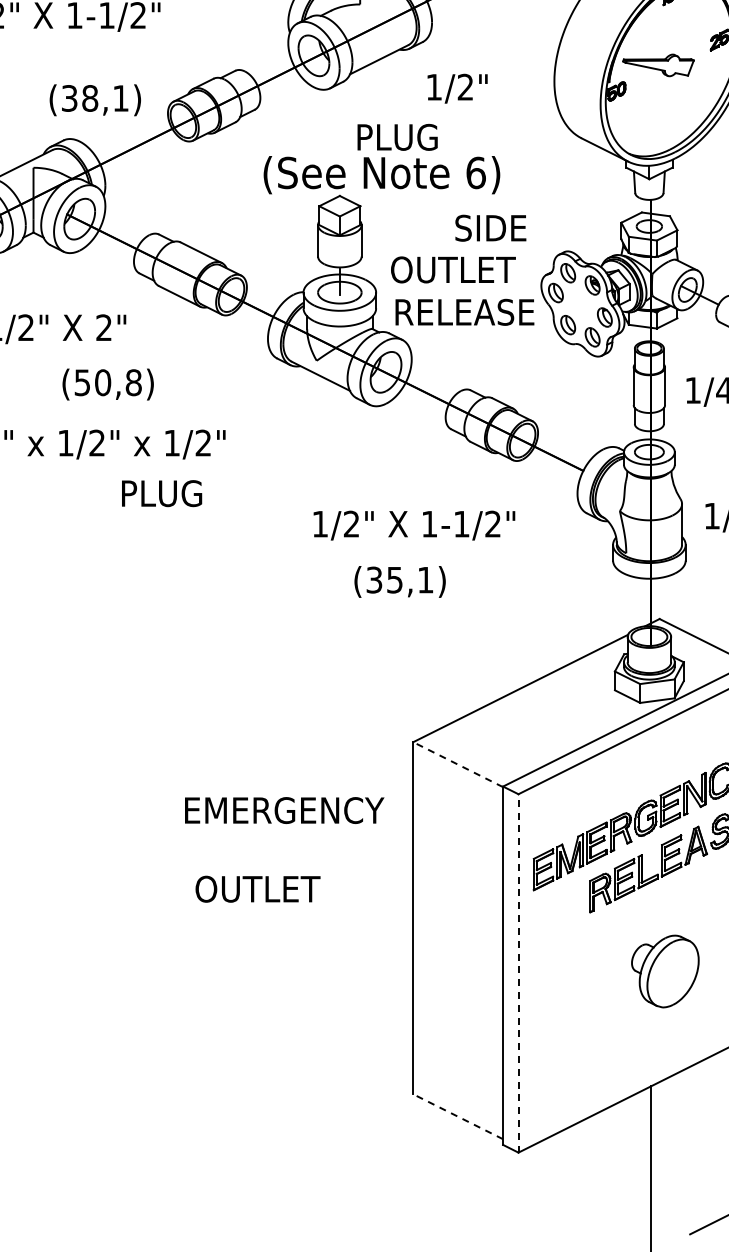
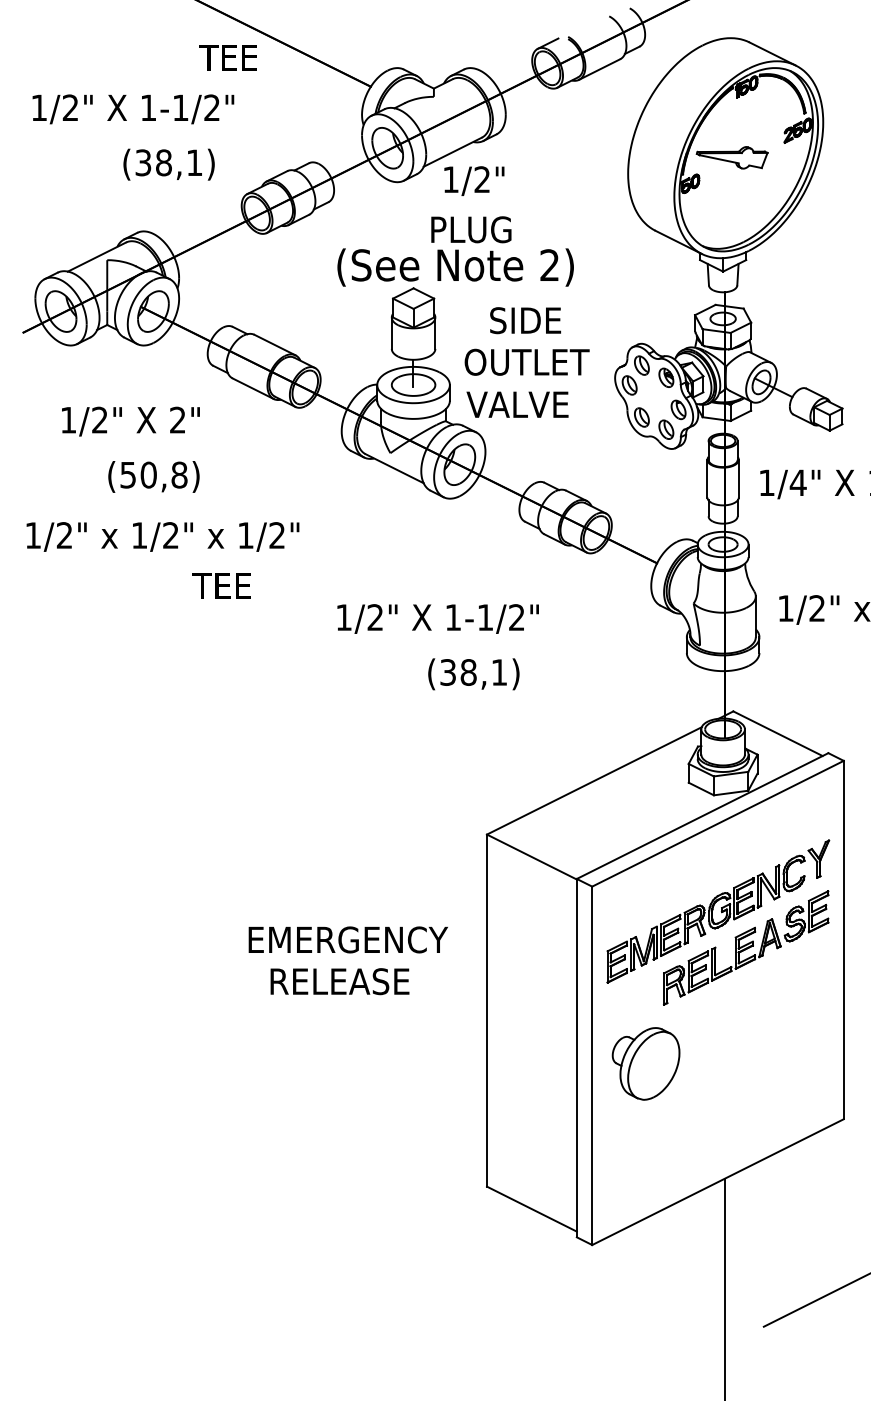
text: (457, 88) -> (474, 180), moved
text: (94, 100) -> (168, 164), moved
text: (475, 173) -> (549, 265), 6) -> 2)
text: (490, 228) -> (525, 320), moved
text: (463, 312) -> (537, 404), RELEASE -> VALVE
text: (107, 384) -> (153, 476), moved
text: (159, 493) -> (233, 585), PLUG -> TEE
text: (413, 525) -> (437, 618), moved
text: (394, 580) -> (468, 672), (35,1) -> (38,1)
line: (457, 764) -> (531, 856), dashed -> solid
text: (283, 810) -> (347, 939), moved
text: (265, 889) -> (339, 981), OUTLET -> RELEASE
part: (664, 971) -> (645, 1063), moved
line: (518, 973) -> (592, 1065), dashed -> solid
line: (457, 1116) -> (531, 1208), dashed -> solid

